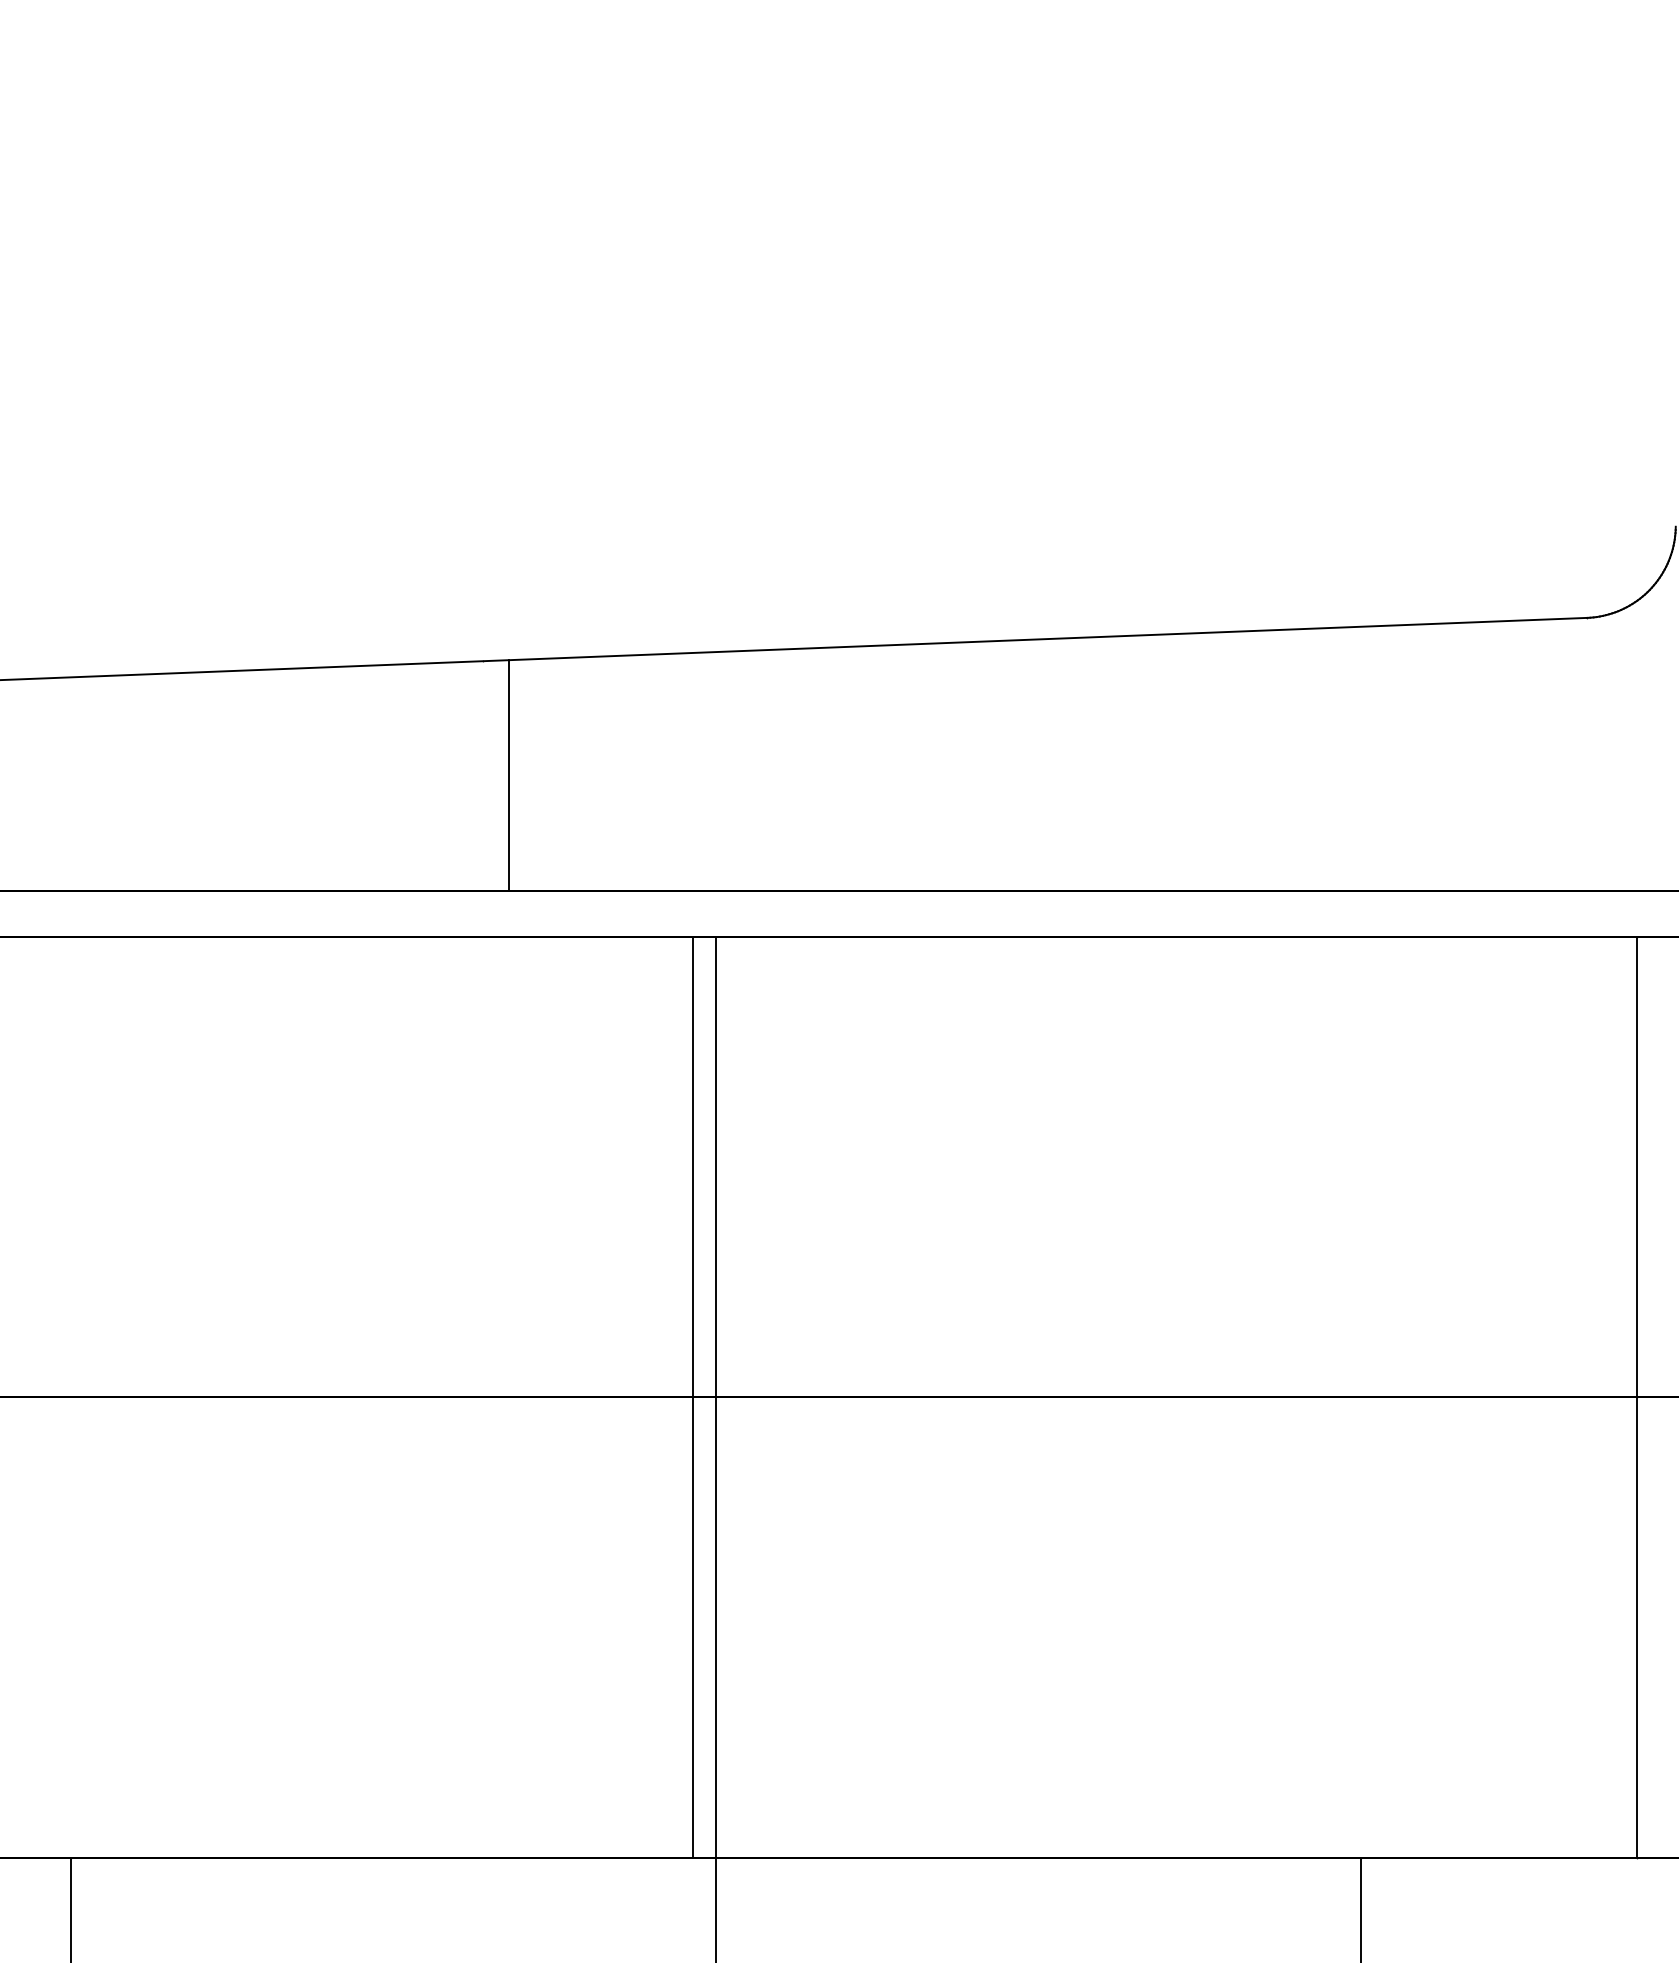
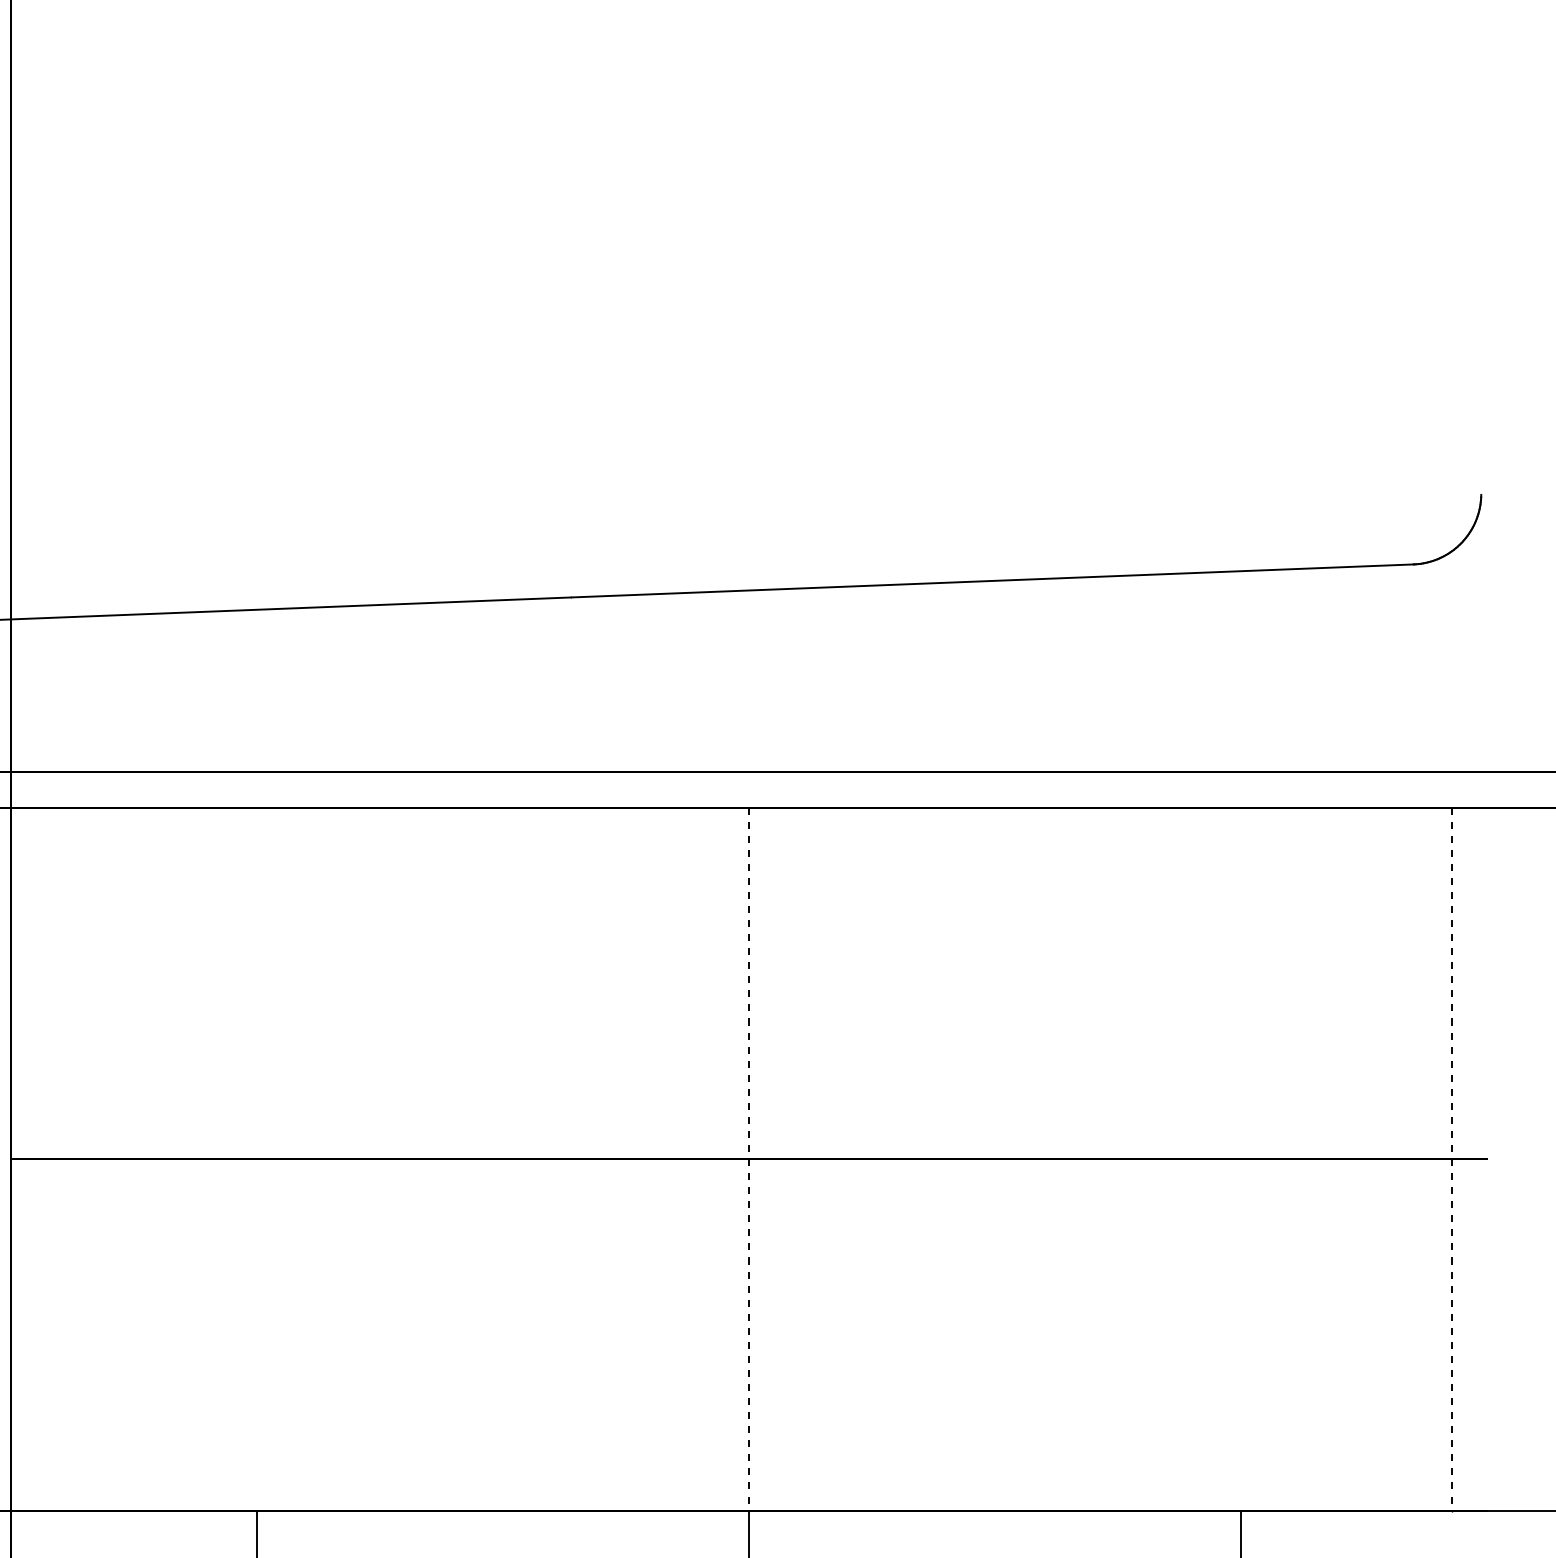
line: (508, 775) -> (590, 684), removed
line: (692, 1396) -> (731, 1158), removed
line: (716, 1397) -> (749, 1159), solid -> dashed
line: (1638, 1397) -> (1452, 1159), solid -> dashed

